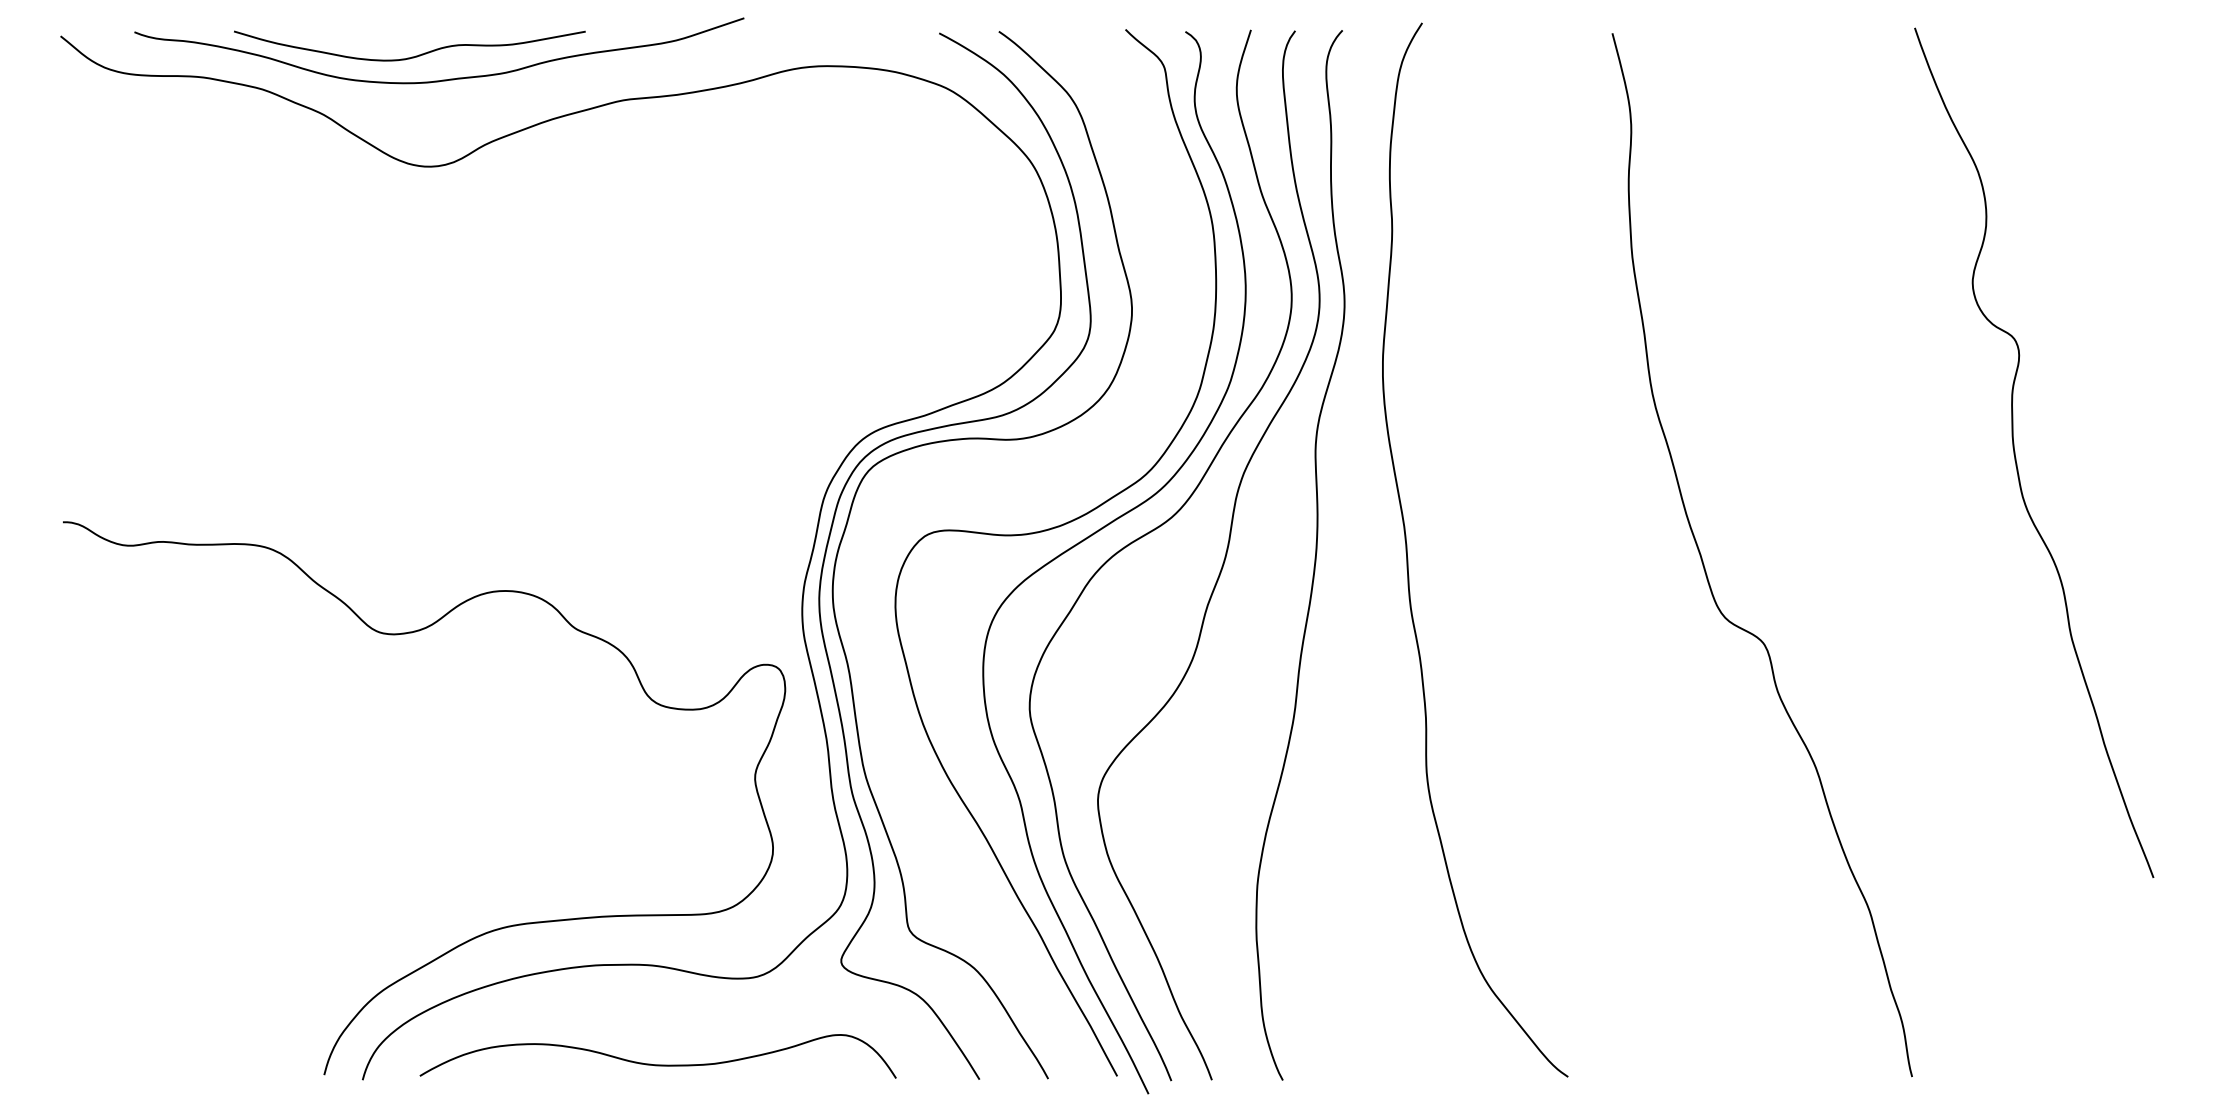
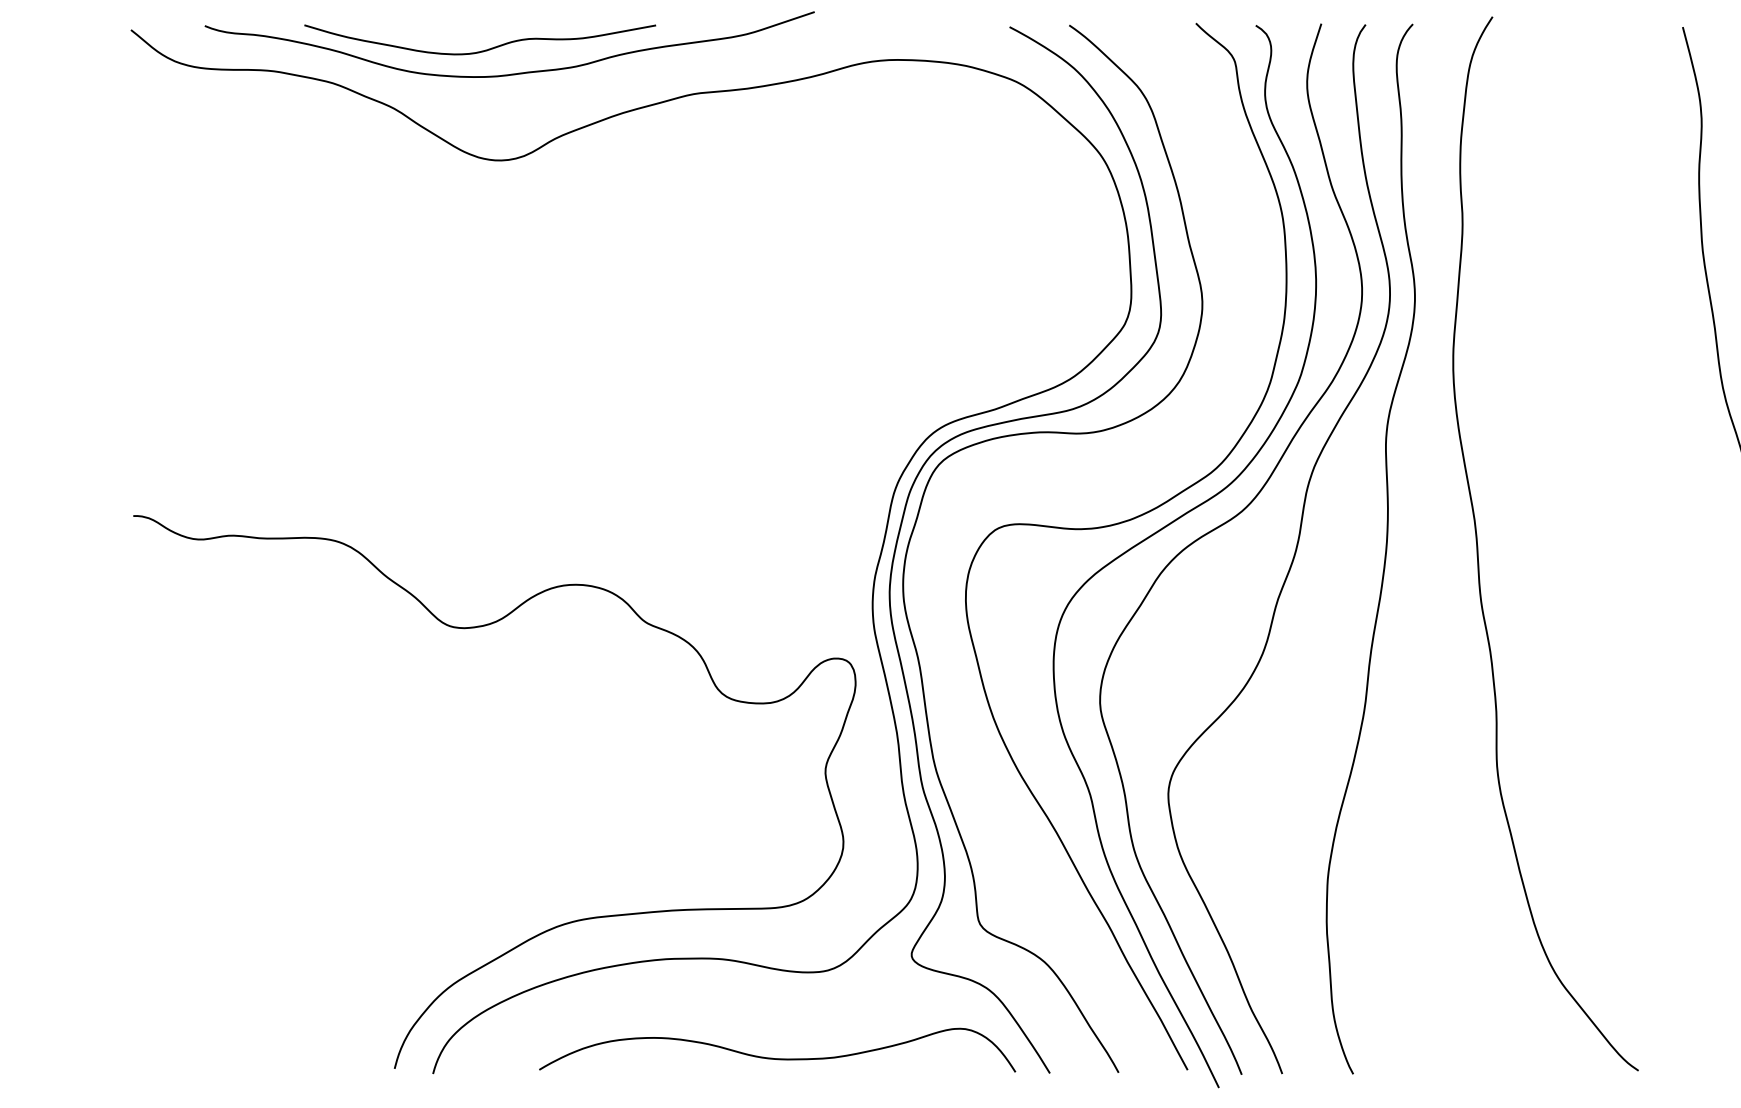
curve: (657, 1064) -> (776, 1058), moved

